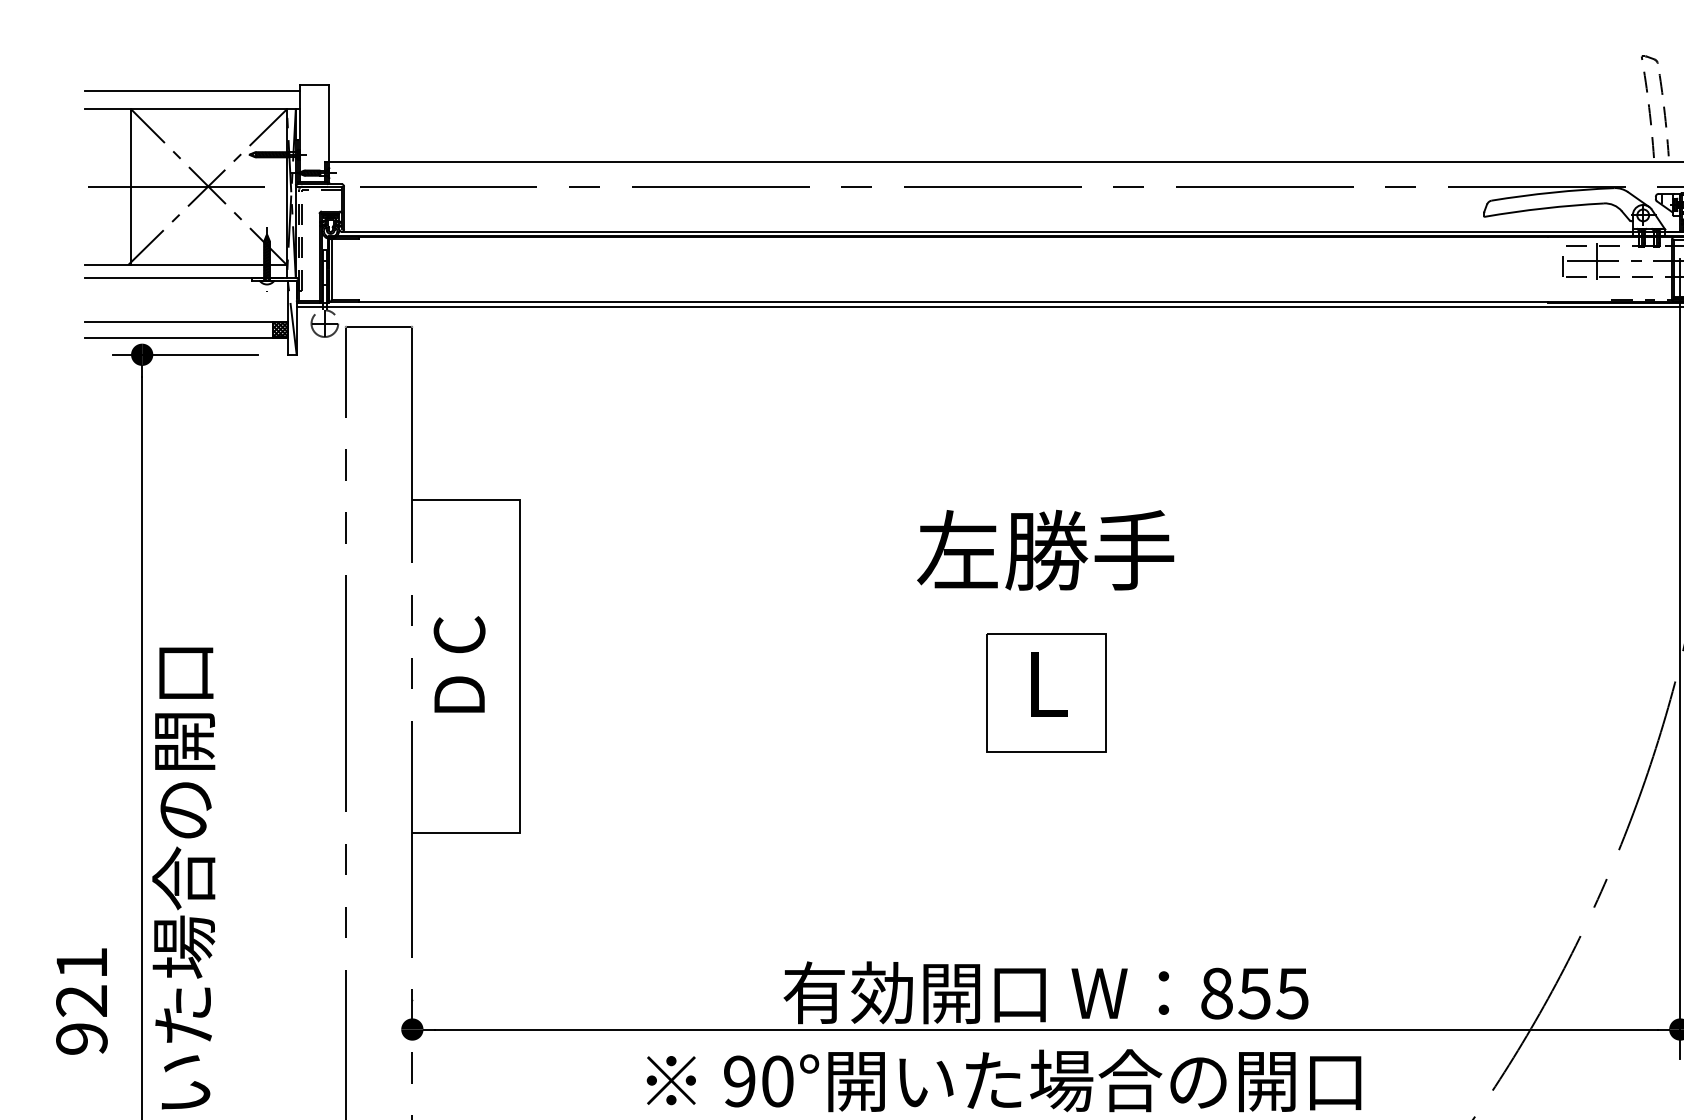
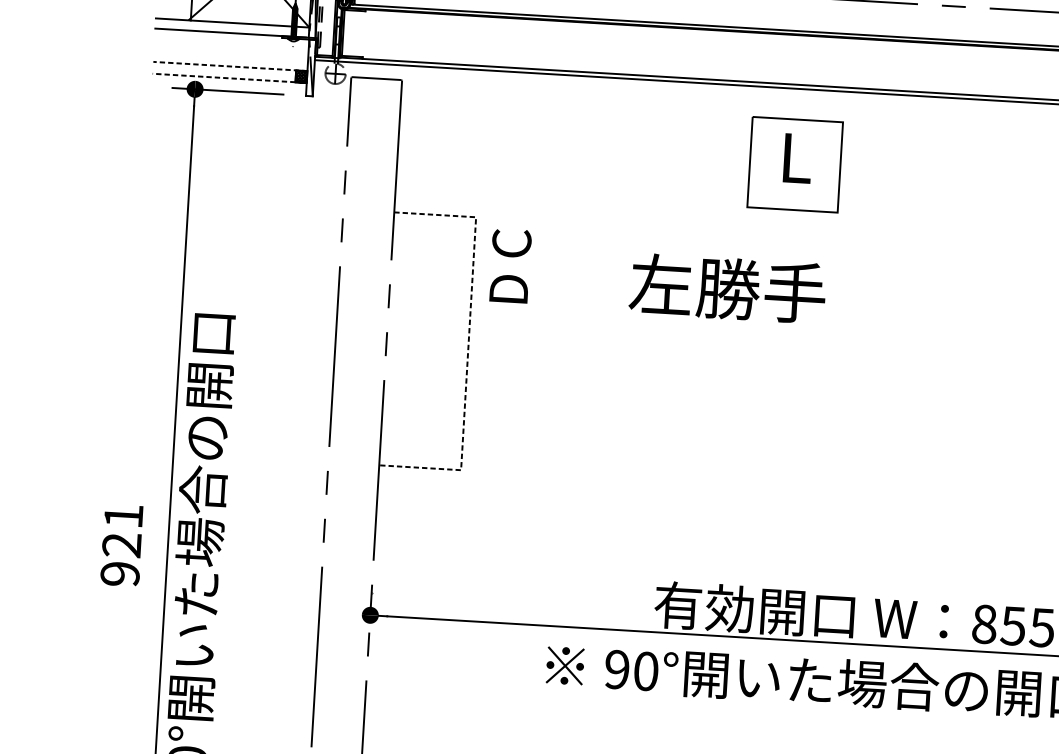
line: (186, 322) -> (230, 66), solid -> dashed
line: (179, 337) -> (224, 77), solid -> dashed
text: (1045, 549) -> (727, 288), moved
text: (459, 664) -> (510, 266), moved
line: (519, 666) -> (468, 343), solid -> dashed
part: (1046, 692) -> (795, 164), moved
text: (81, 1001) -> (121, 545), moved

